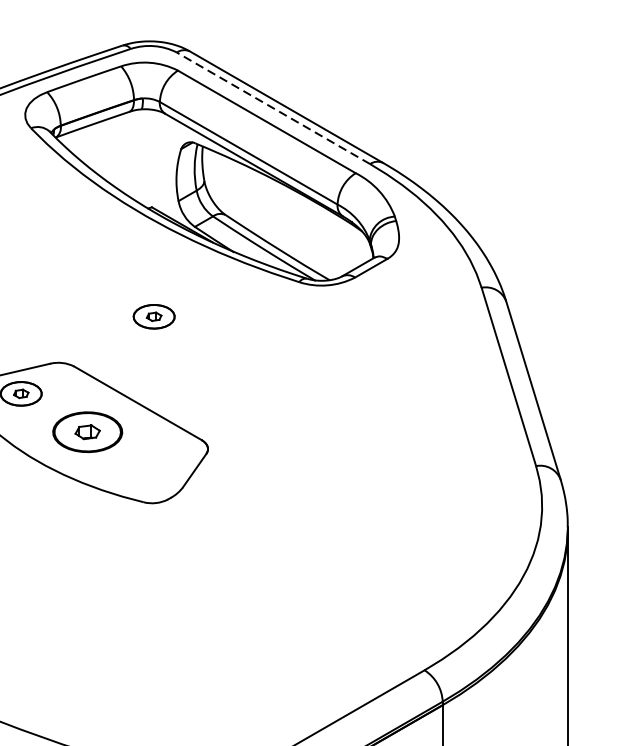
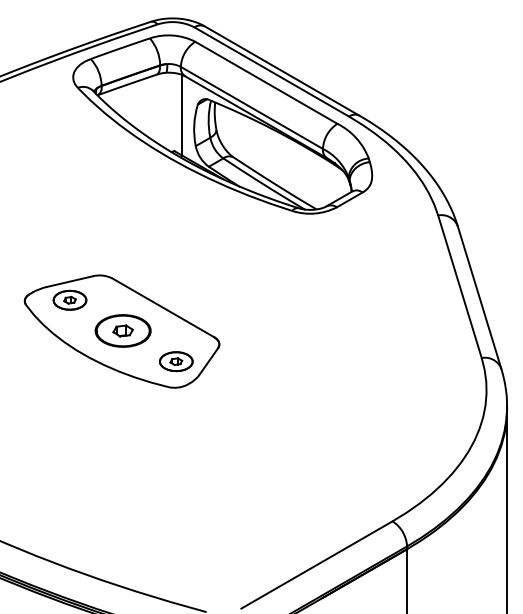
line: (273, 107) -> (271, 71), dashed -> solid
line: (161, 161) -> (182, 114), added
part: (154, 316) -> (176, 361), moved

